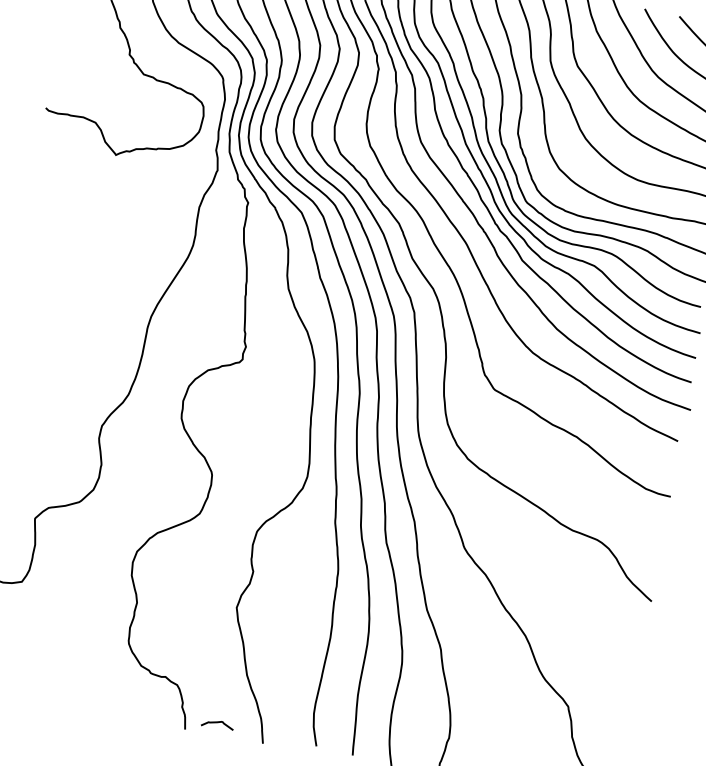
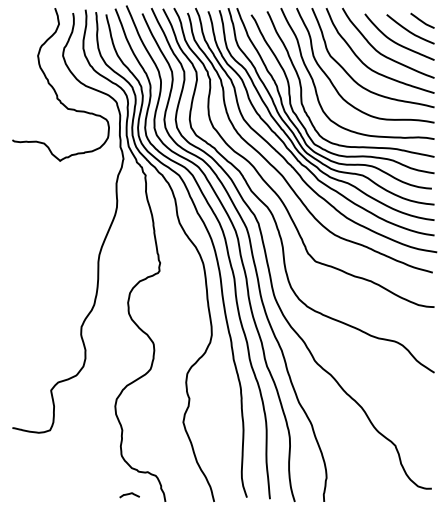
curve: (217, 723) -> (129, 494), moved

